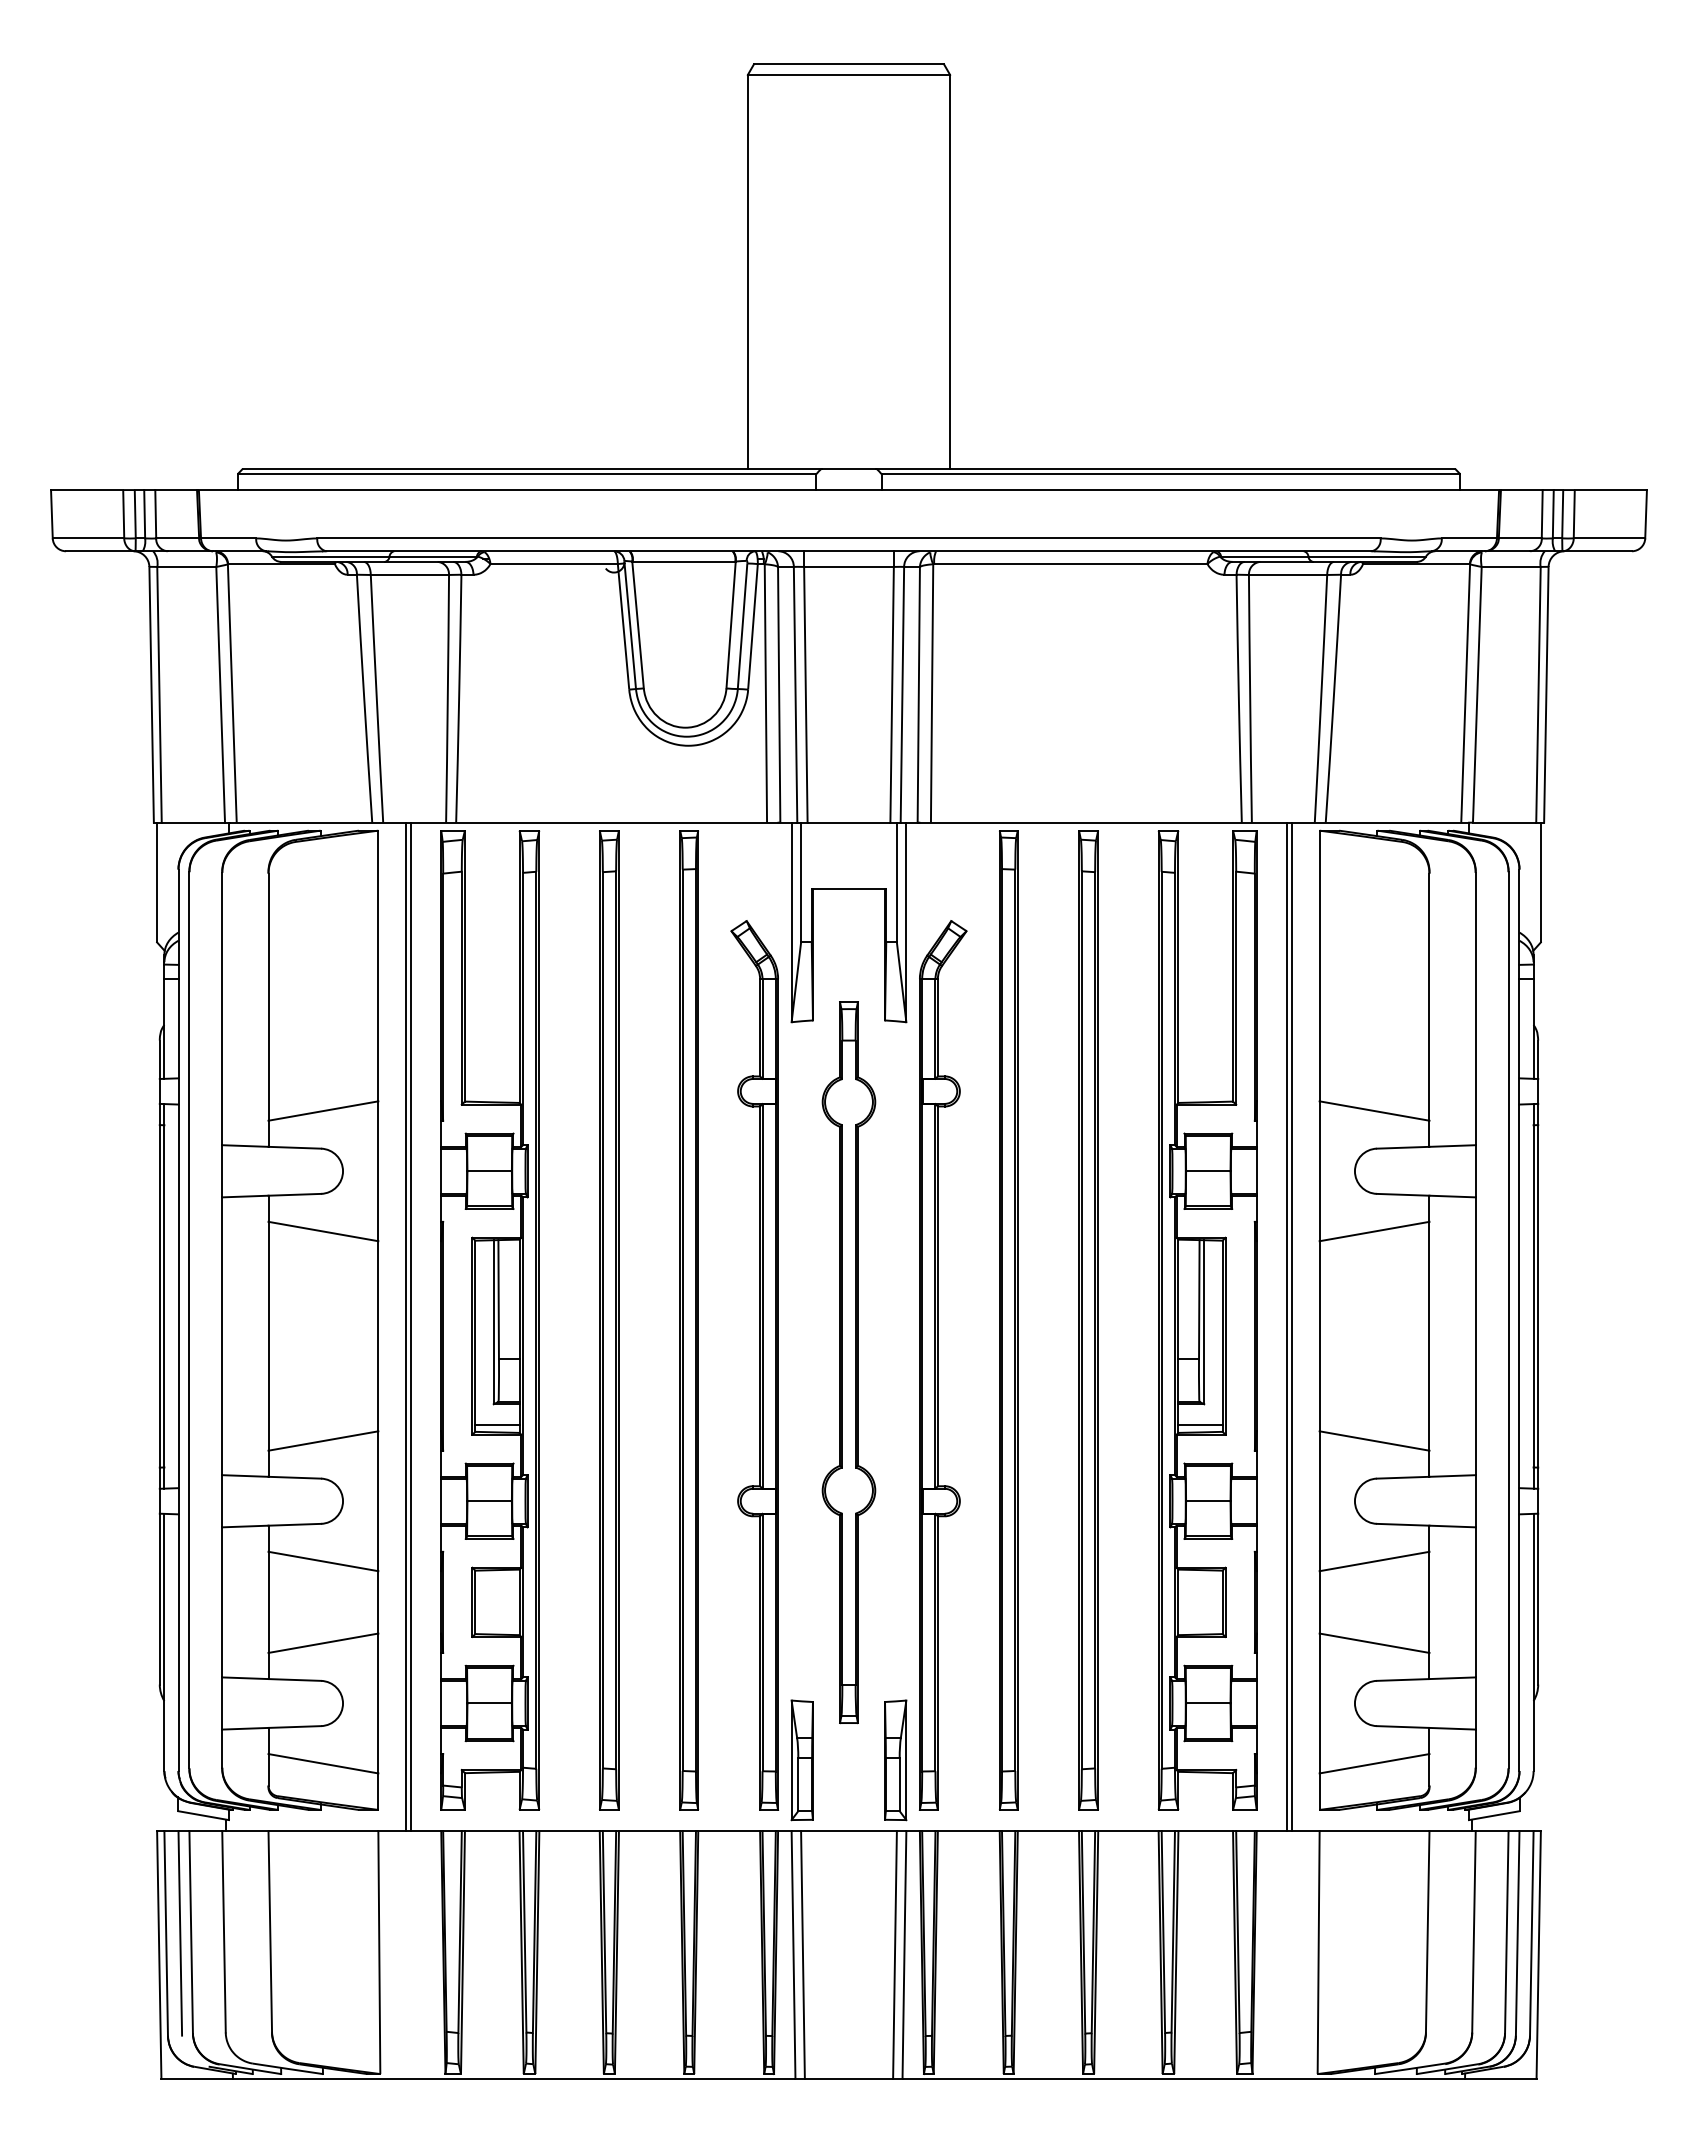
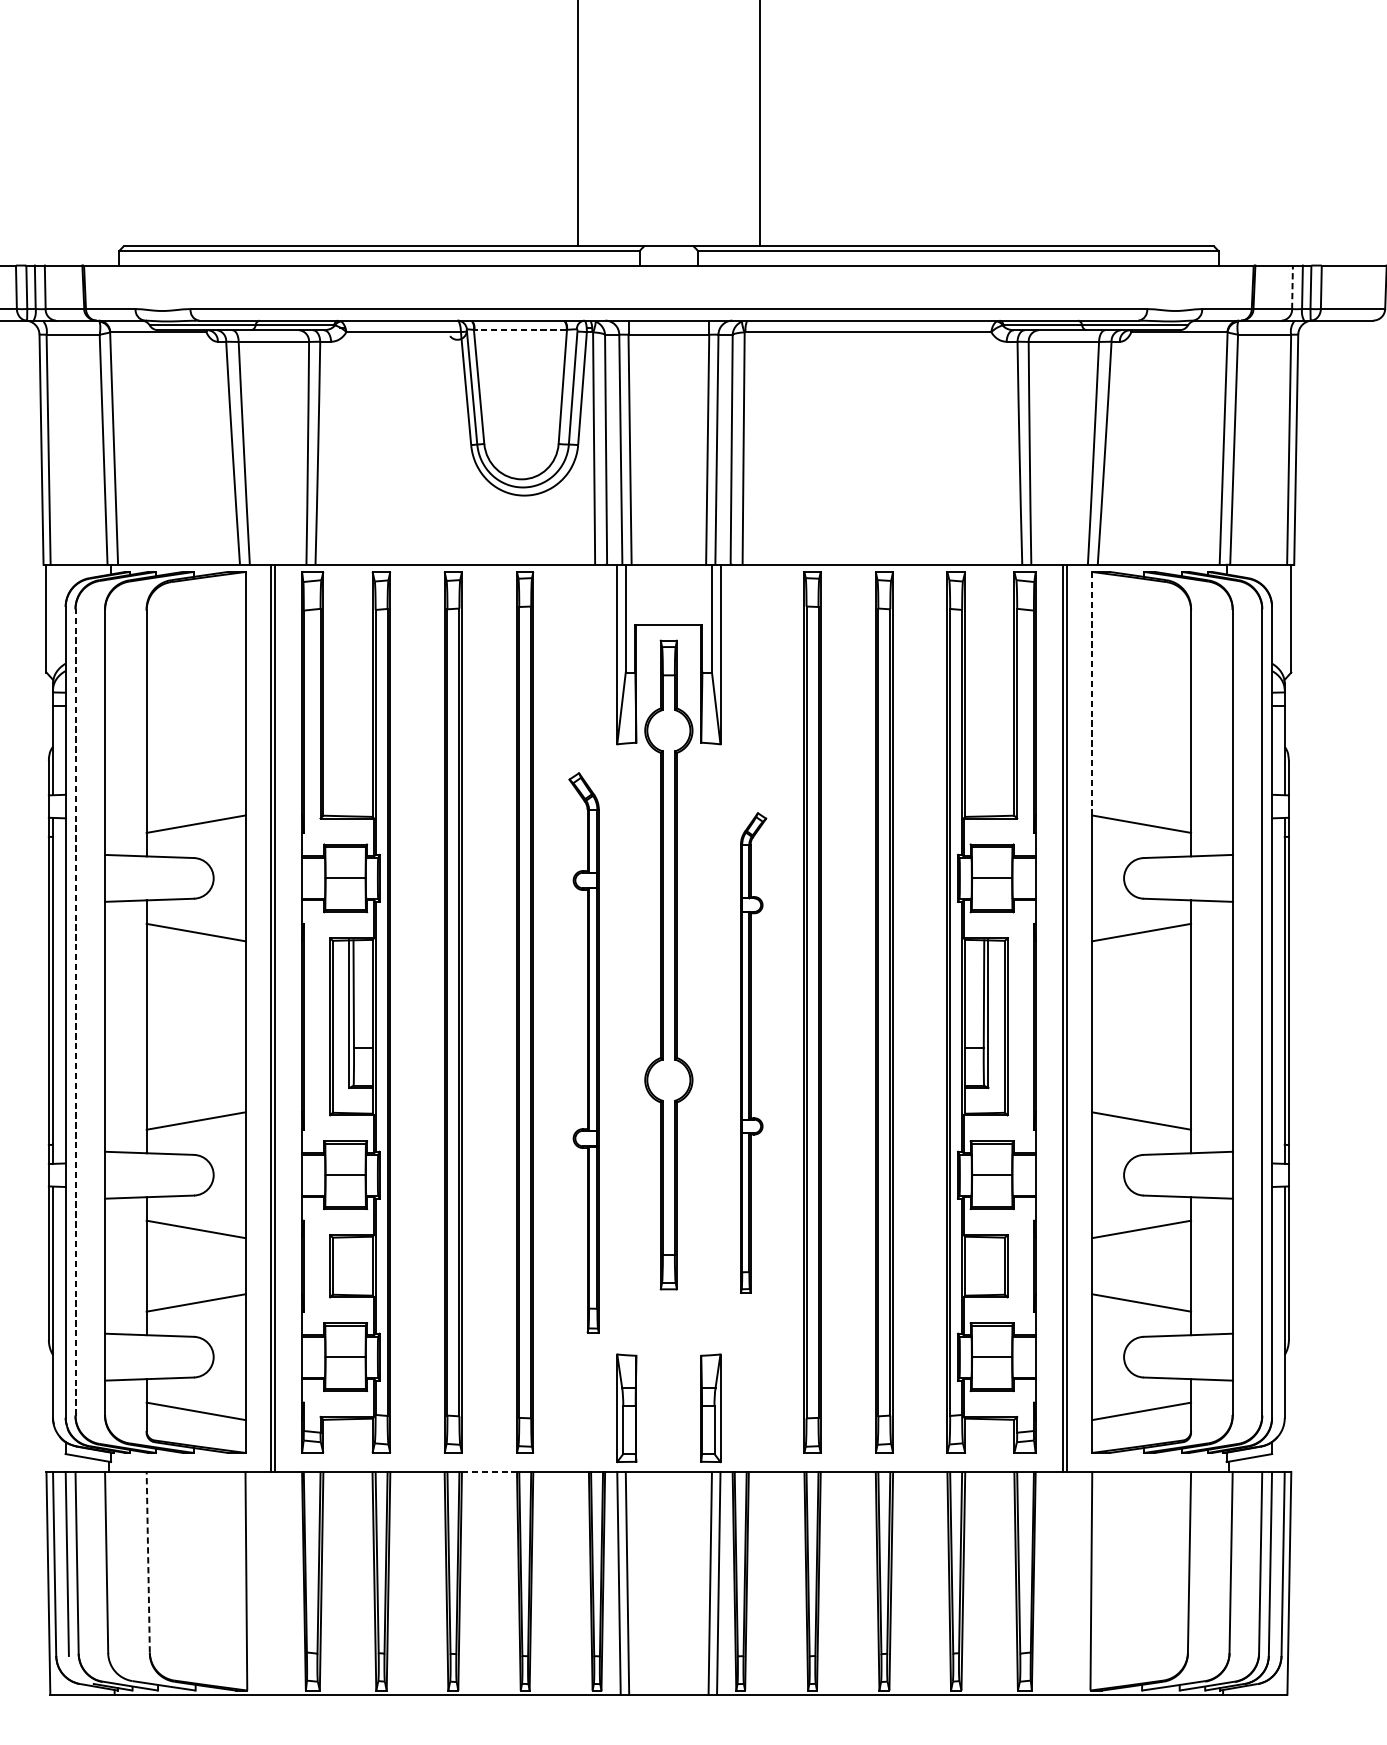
line: (1542, 513) -> (1292, 286), solid -> dashed
line: (683, 561) -> (520, 329), solid -> dashed
line: (1319, 966) -> (1092, 694), solid -> dashed
line: (189, 1319) -> (75, 1011), solid -> dashed
part: (848, 1362) -> (668, 964), moved
part: (754, 1365) -> (583, 1053), size x0.7
part: (942, 1365) -> (752, 1053), size x0.6
line: (497, 1425) -> (352, 1107), removed
line: (1200, 1425) -> (985, 1107), removed
line: (649, 1831) -> (489, 1472), solid -> dashed
line: (270, 1931) -> (148, 1562), solid -> dashed

